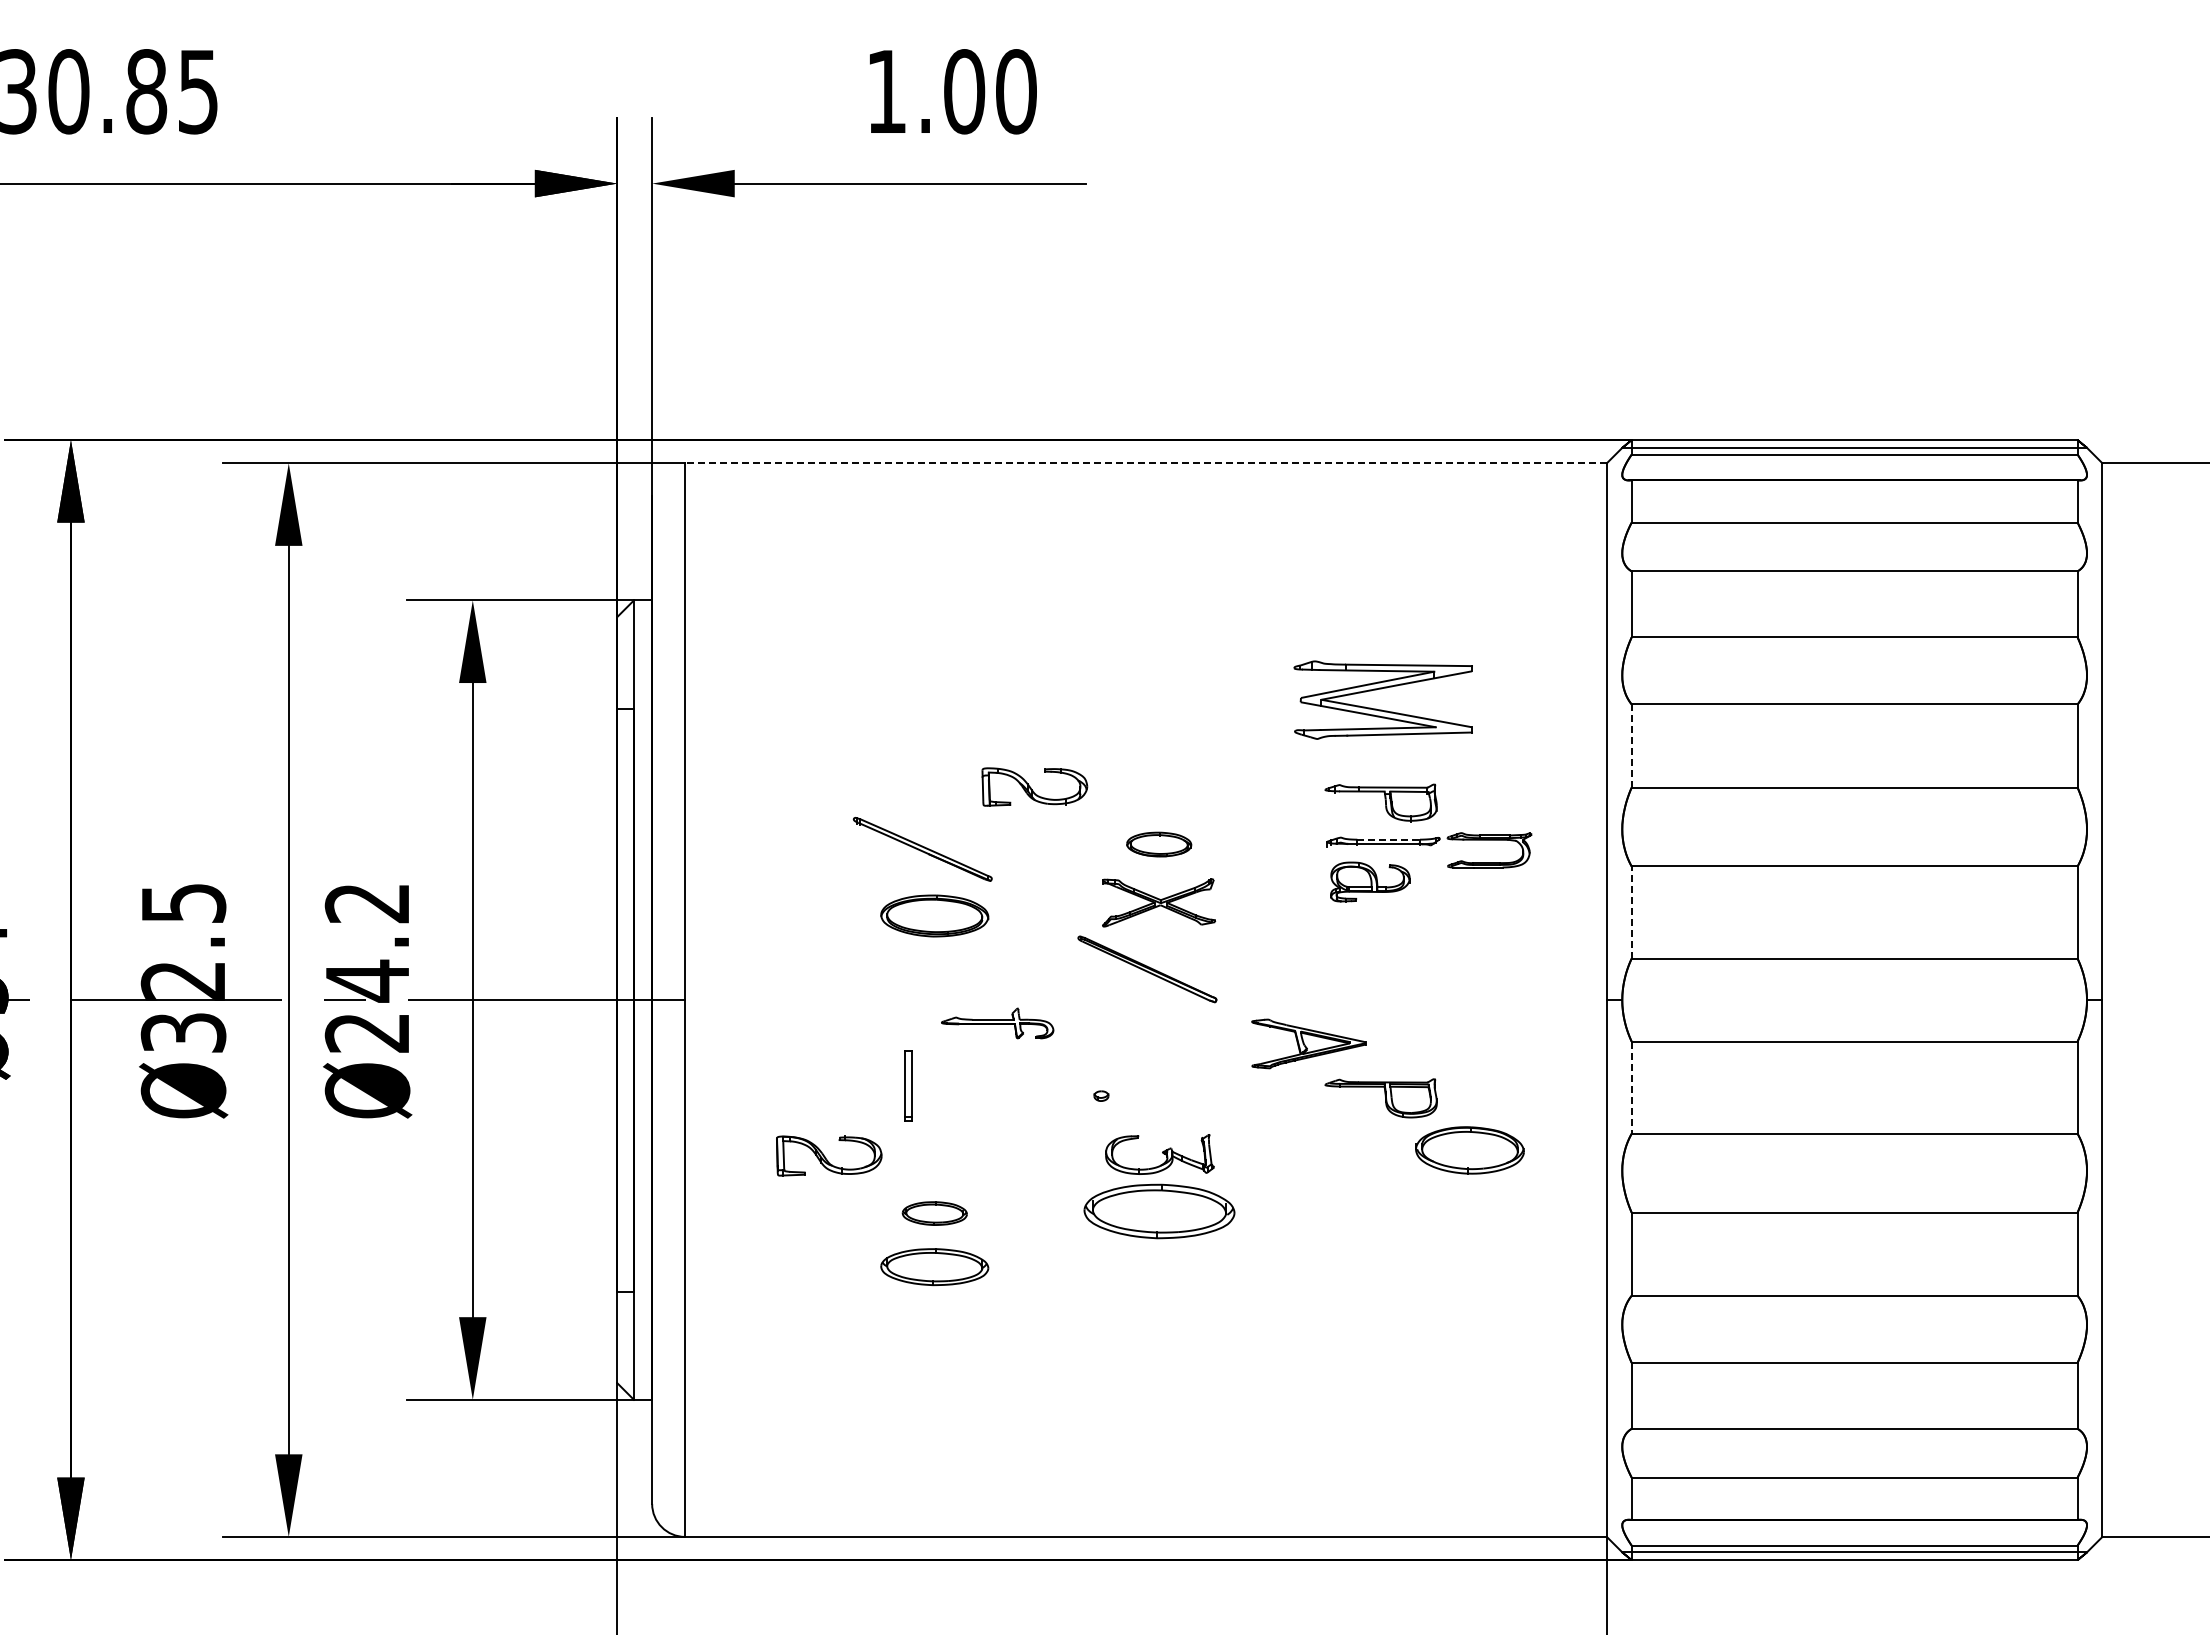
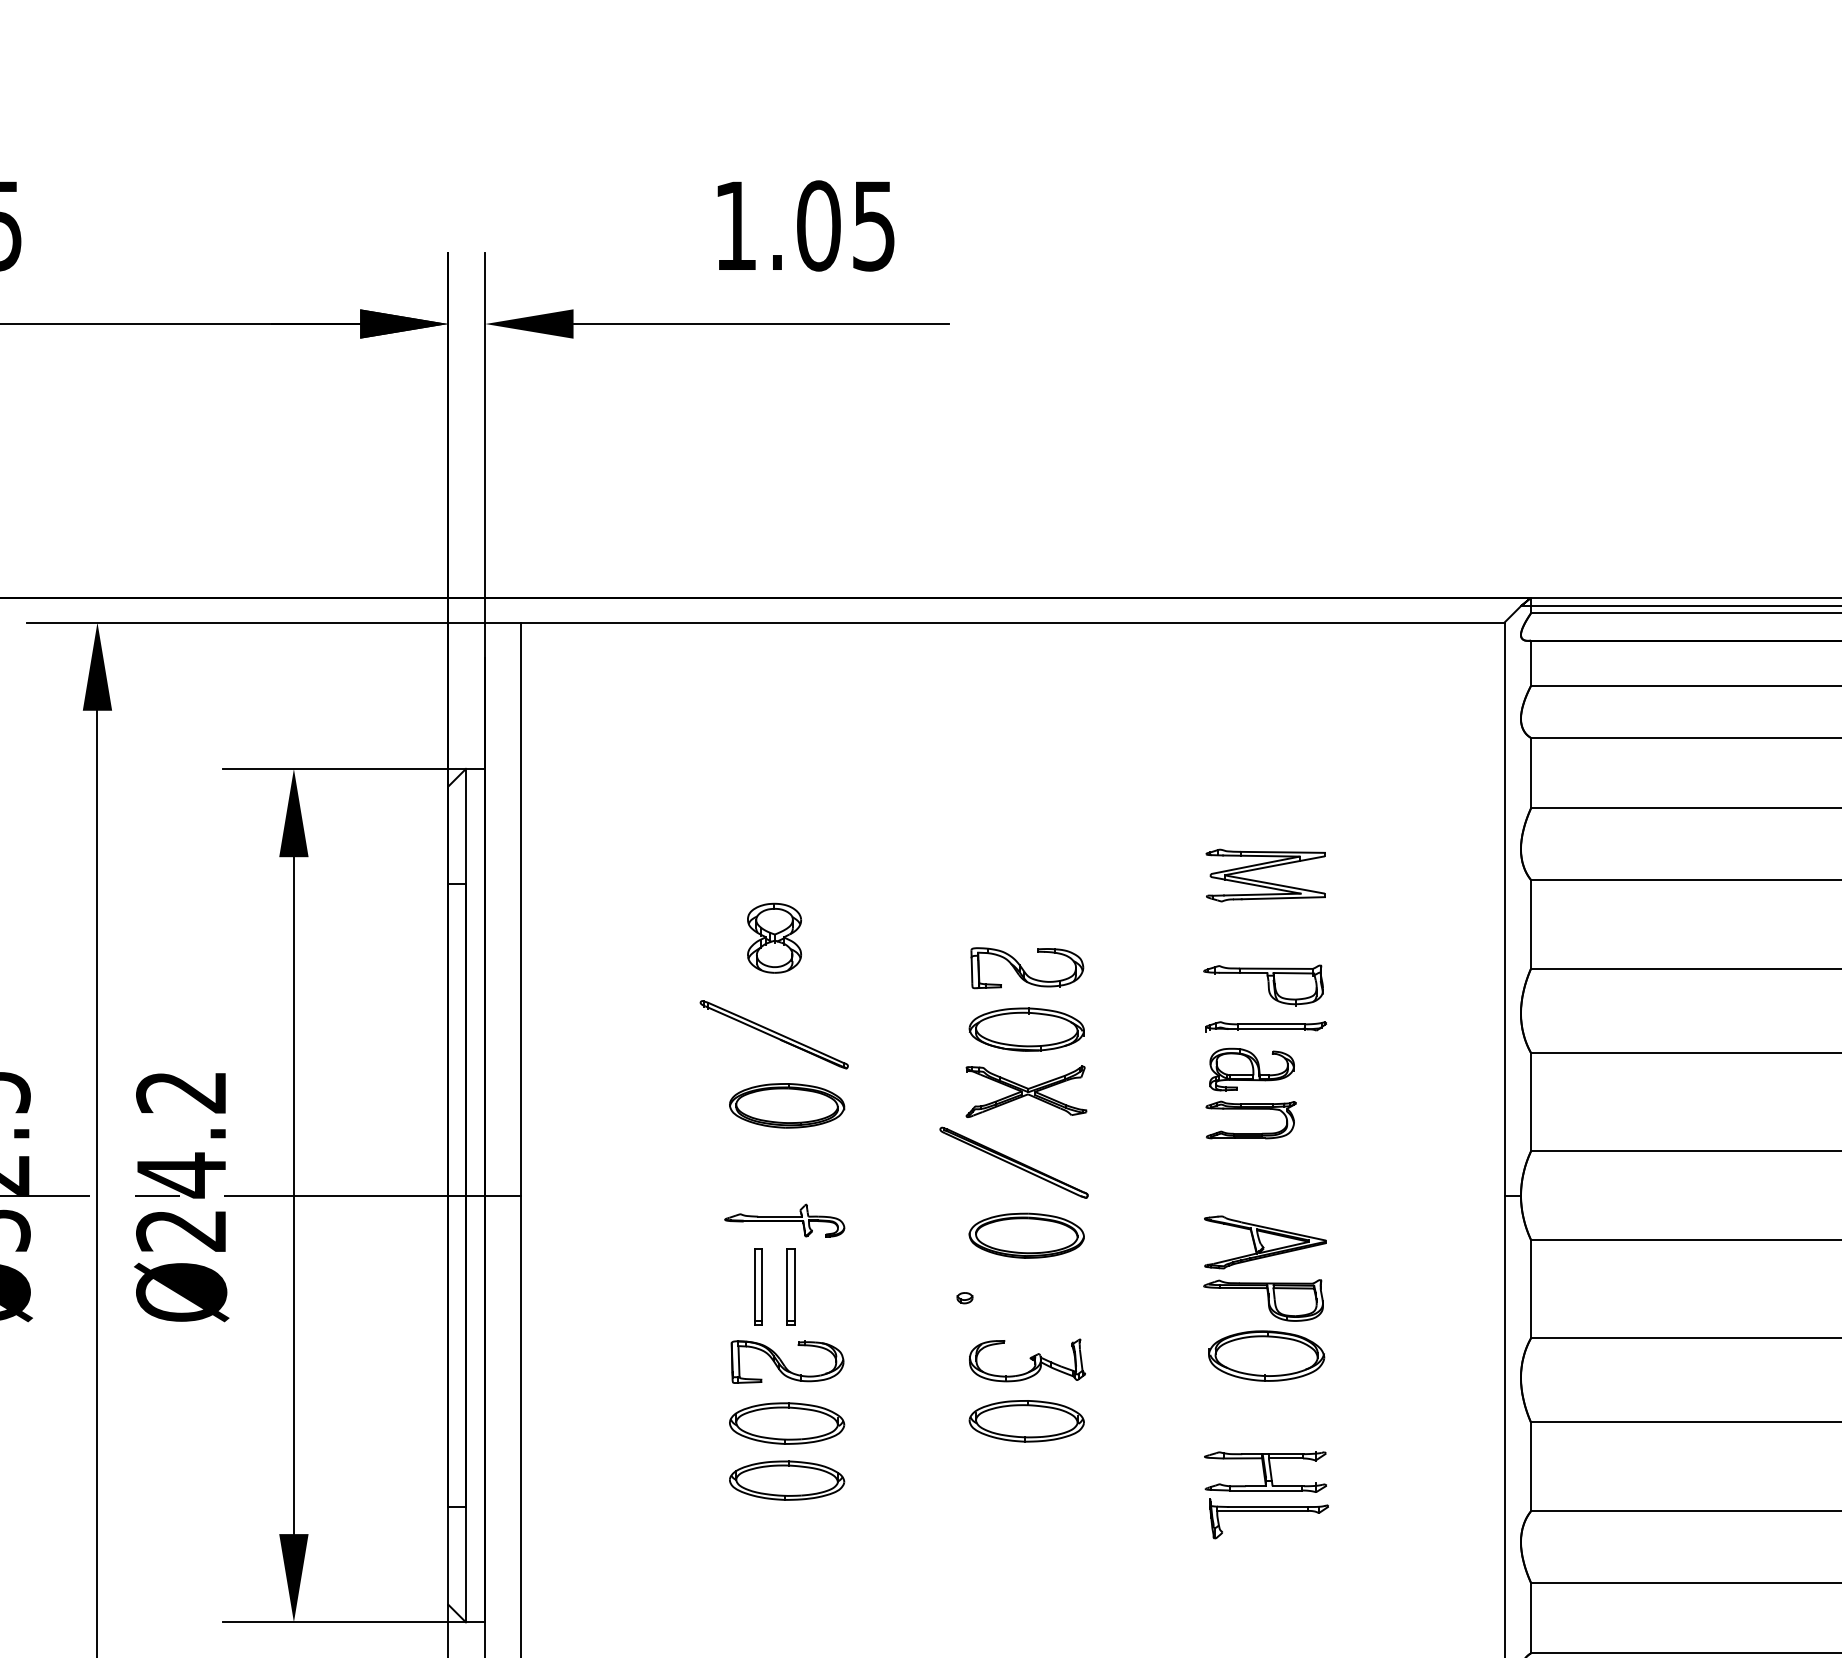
text: (1016, 91) -> (874, 225), 1.00 -> 1.05
line: (1146, 463) -> (1013, 622), dashed -> solid
part: (1382, 700) -> (1265, 875), size x0.62
line: (1631, 746) -> (1530, 924), dashed -> solid
part: (922, 758) -> (773, 937), added
part: (1034, 786) -> (1026, 967), moved
line: (1389, 839) -> (1272, 1024), dashed -> solid
part: (1489, 840) -> (1251, 1109), moved
part: (1158, 844) -> (1025, 1029), size x1.67
line: (1631, 912) -> (1530, 1102), dashed -> solid
part: (997, 1023) -> (784, 1220), moved
part: (1158, 1037) -> (1025, 1235), added
part: (1308, 1043) -> (1265, 1241), moved
part: (938, 1085) -> (791, 1286), added
line: (1631, 1088) -> (1530, 1289), dashed -> solid
part: (1469, 1150) -> (1266, 1356), moved
part: (829, 1155) -> (787, 1361), moved
part: (1158, 1211) -> (1025, 1421), size x0.71
part: (934, 1213) -> (786, 1423), size x1.67
part: (1383, 1280) -> (1266, 1494), added

